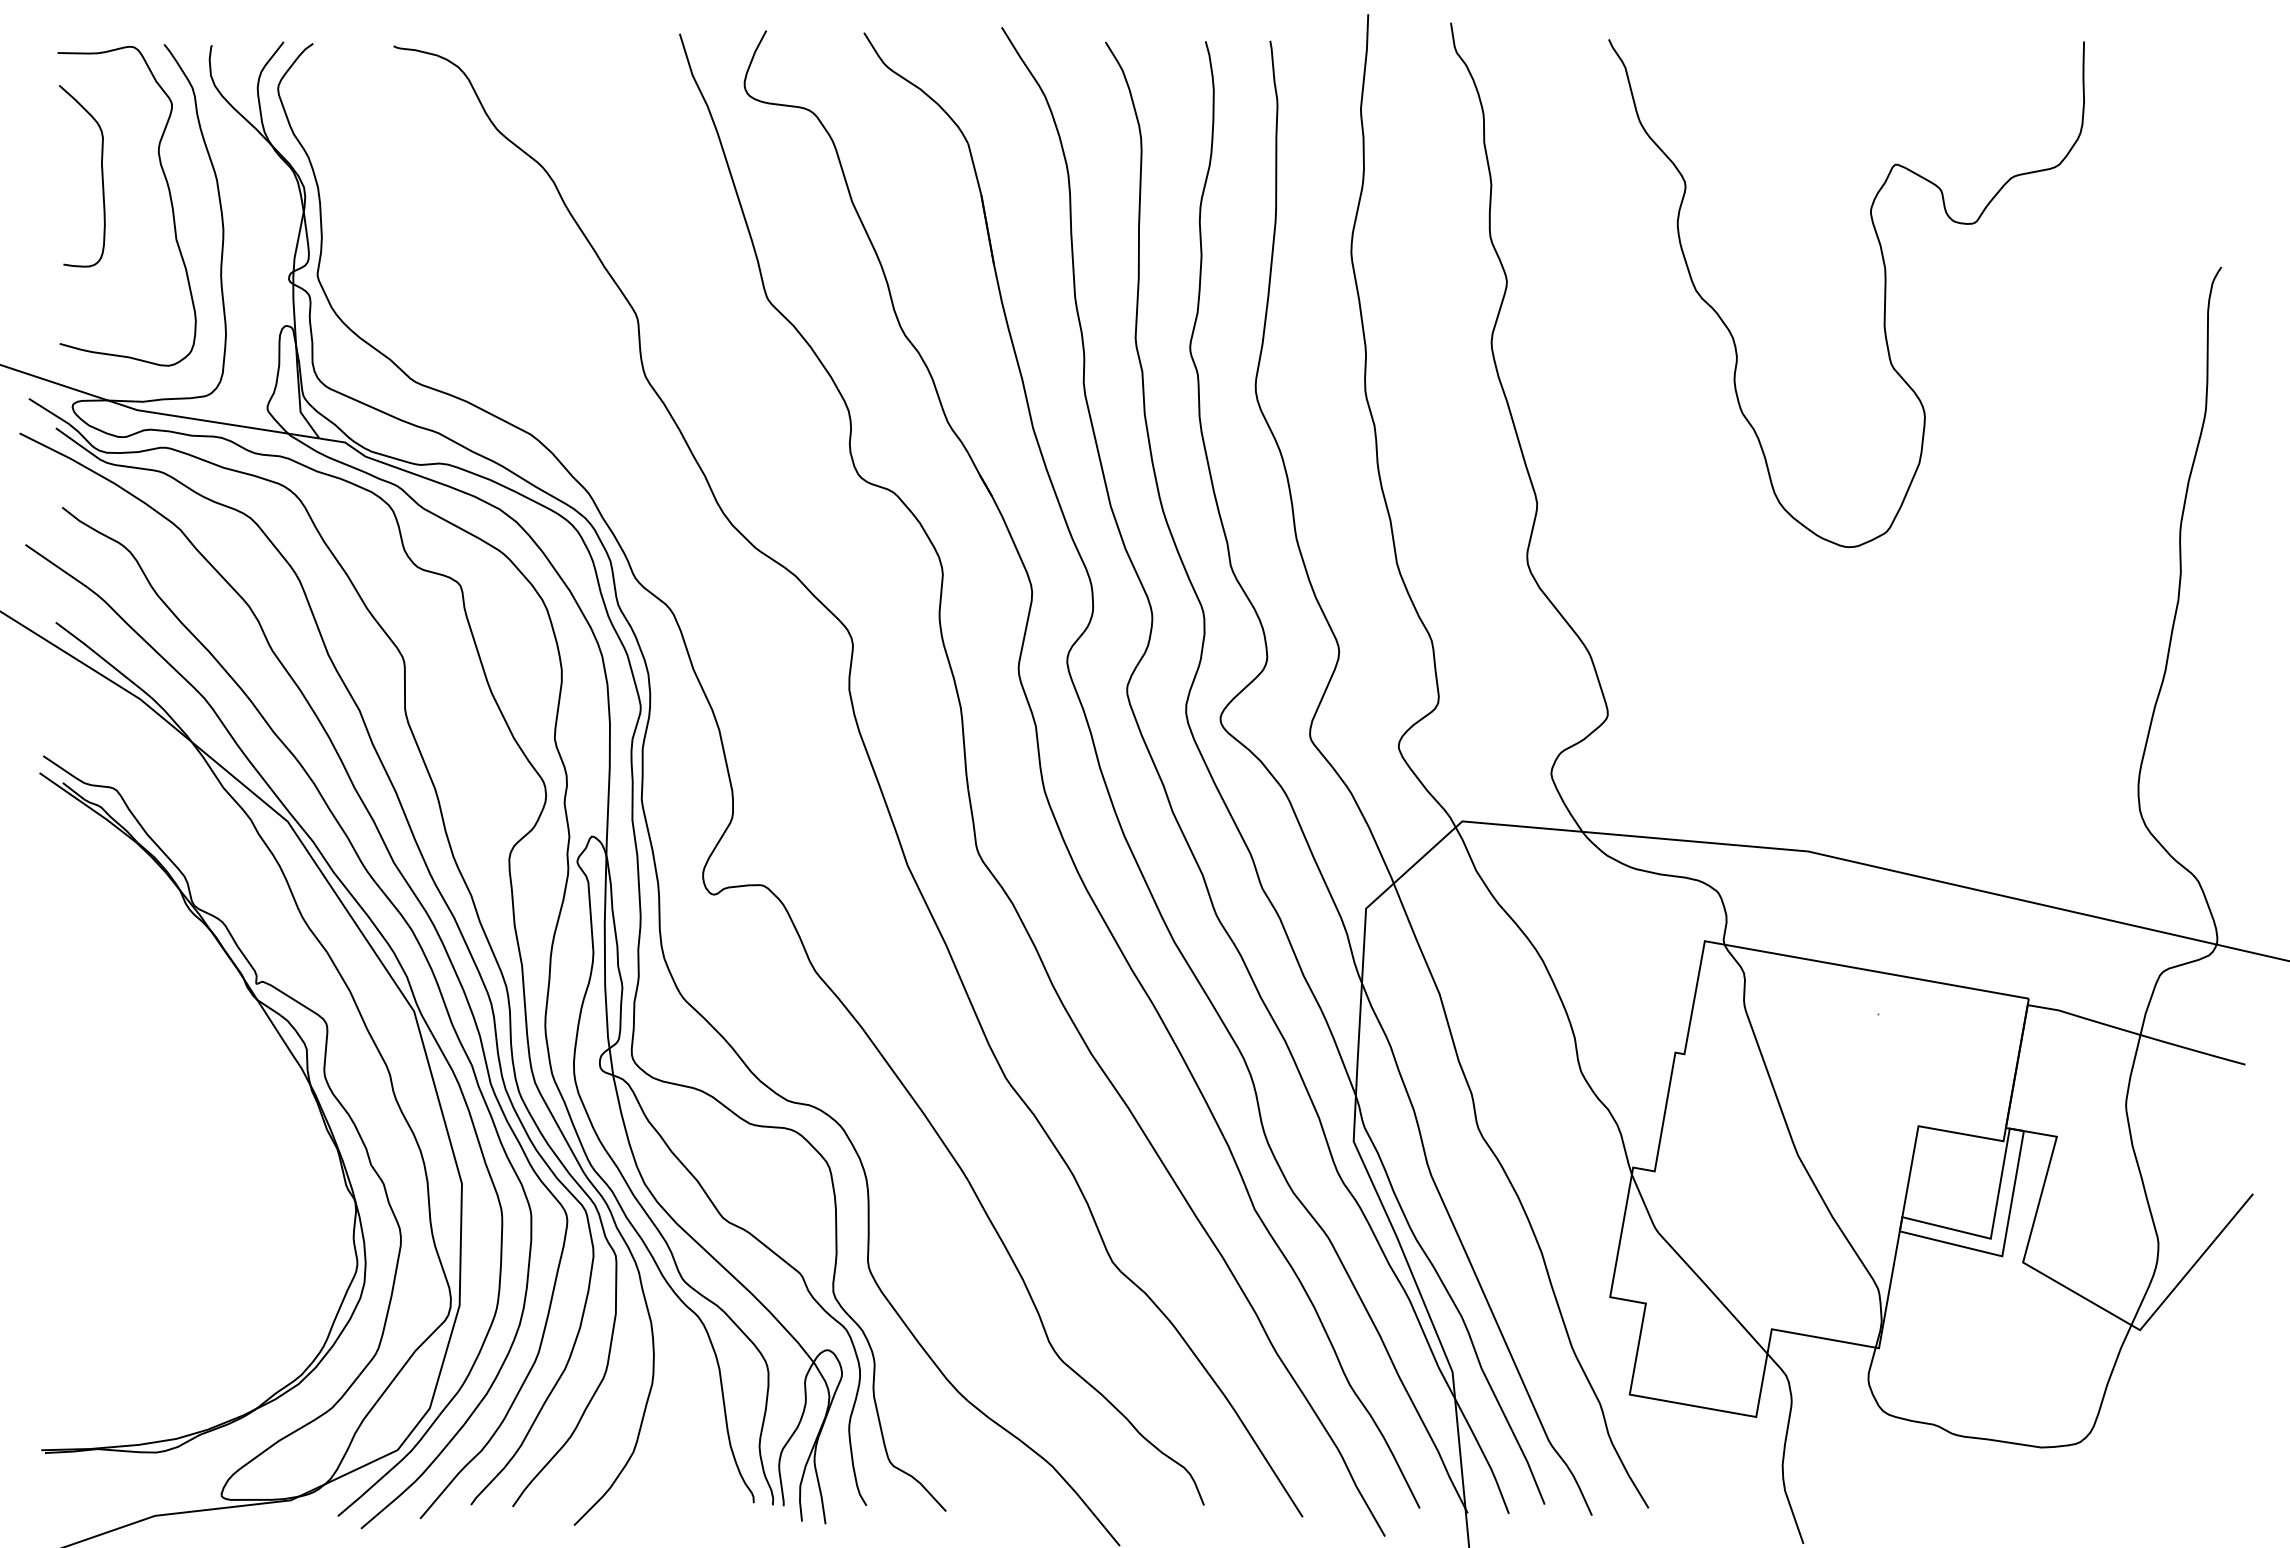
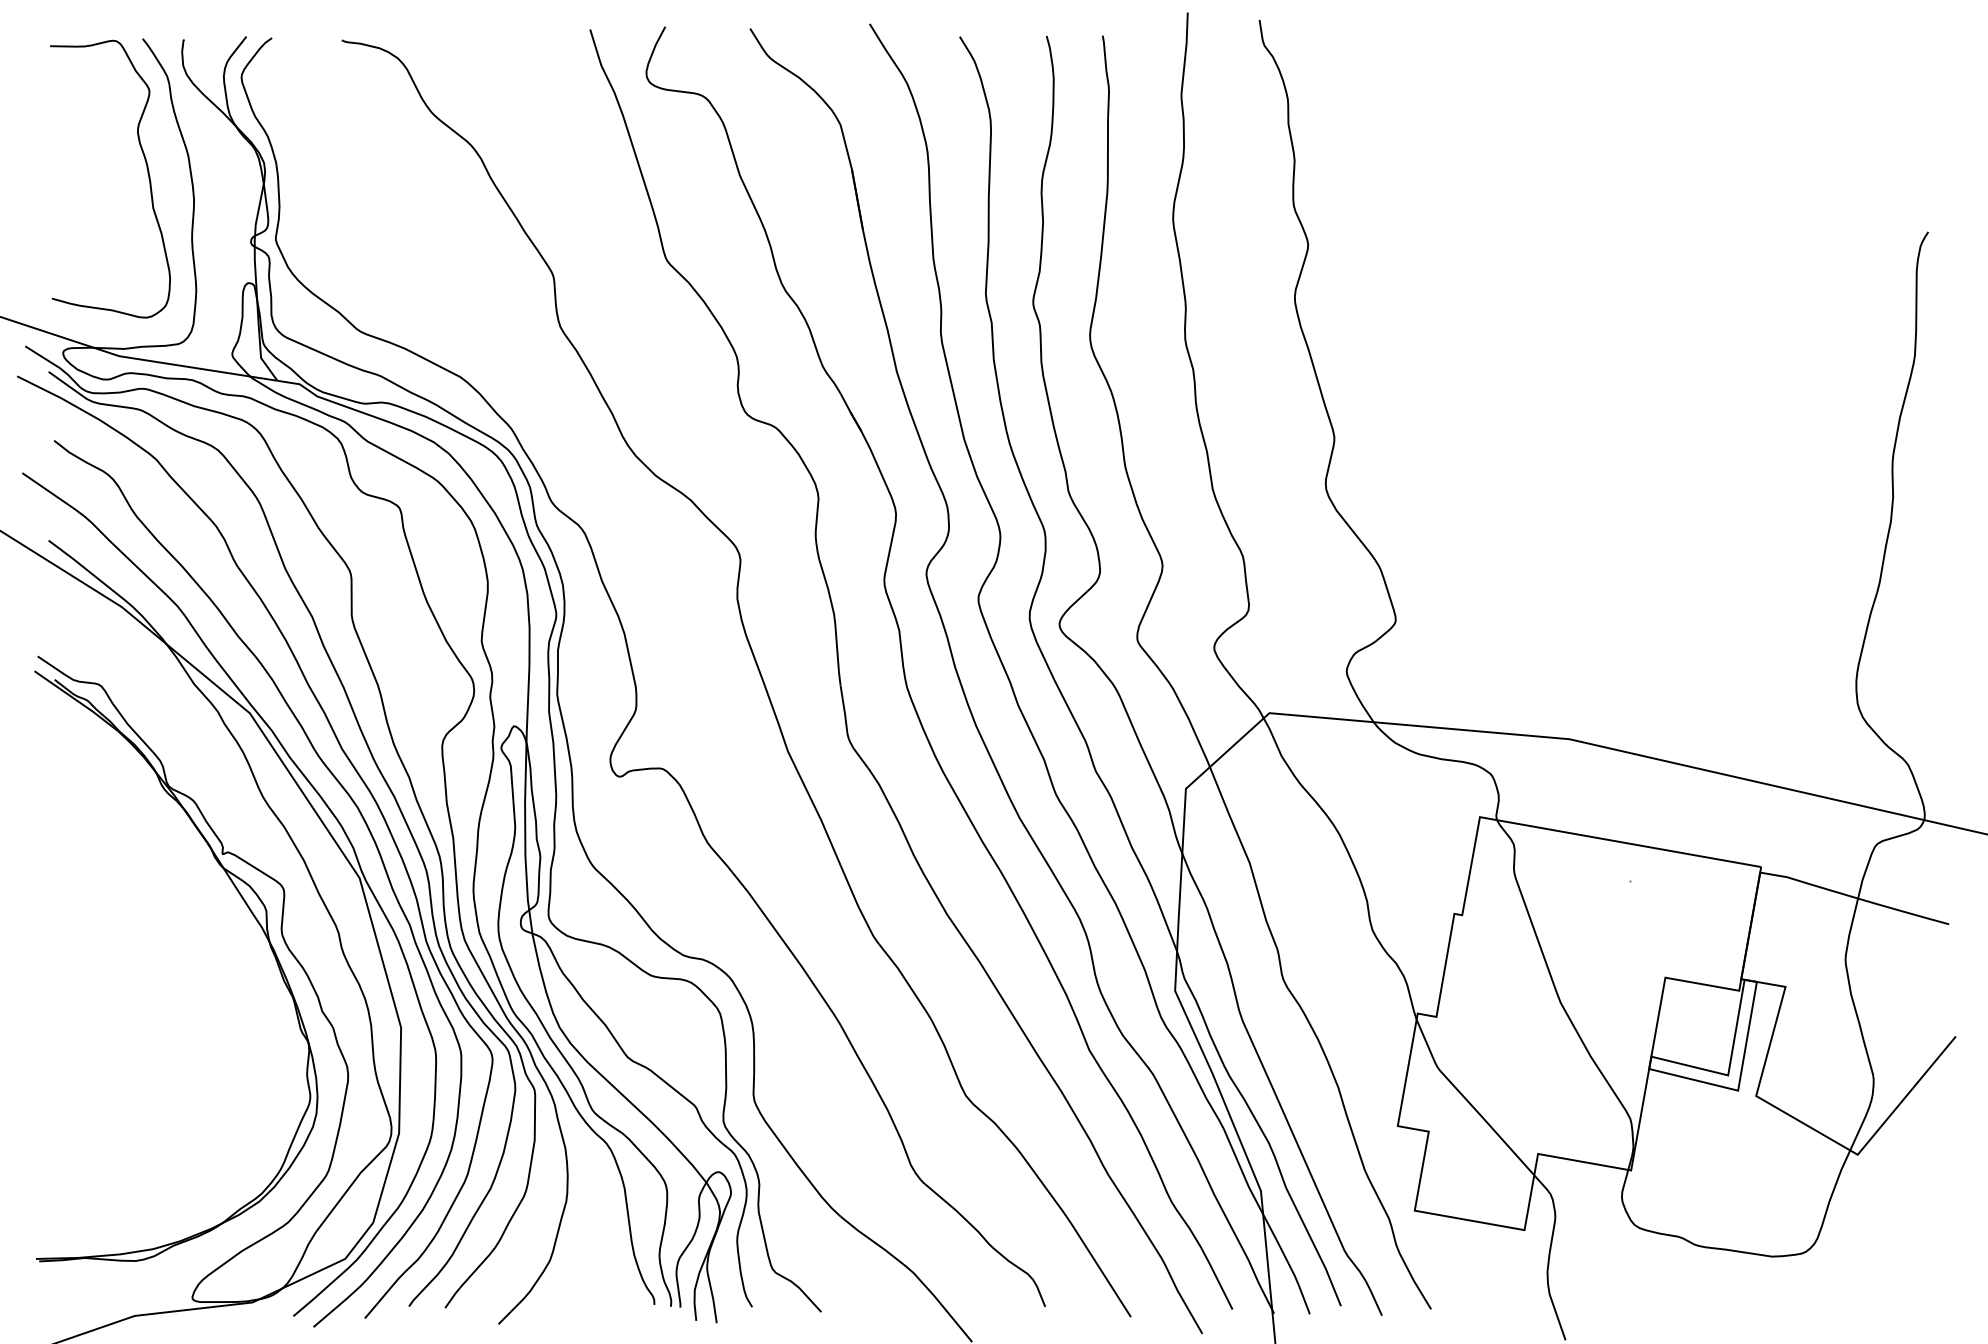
curve: (101, 176) -> (88, 153), removed
curve: (1884, 293) -> (1635, 254), removed

